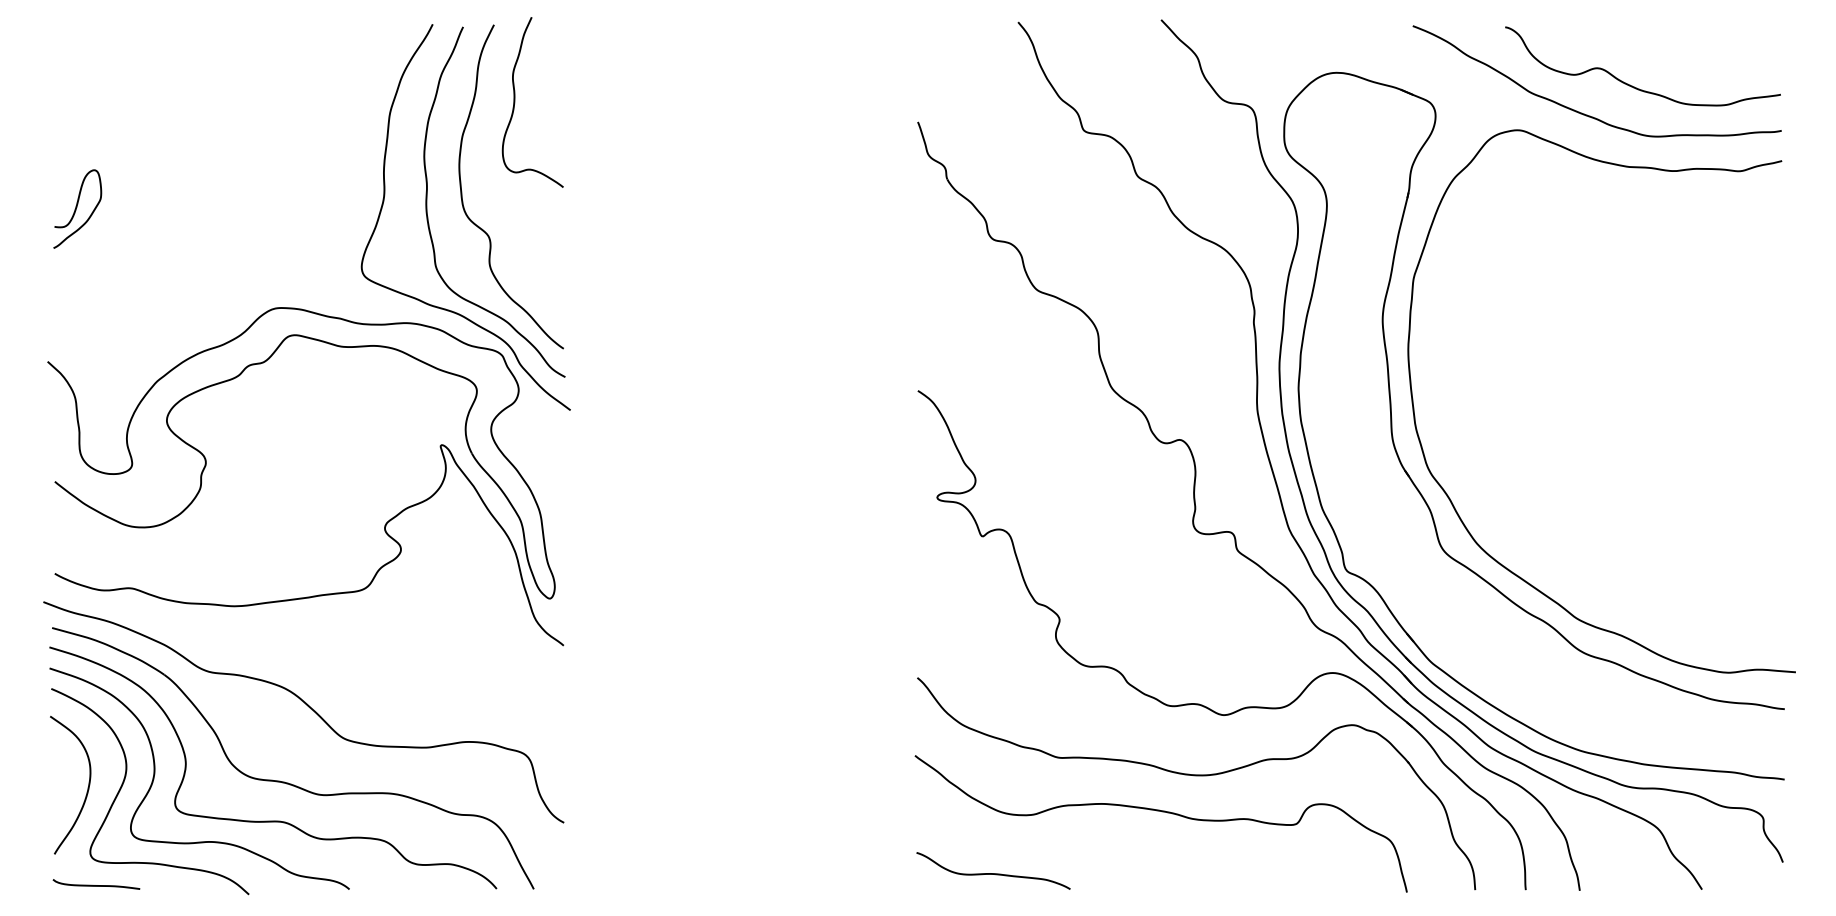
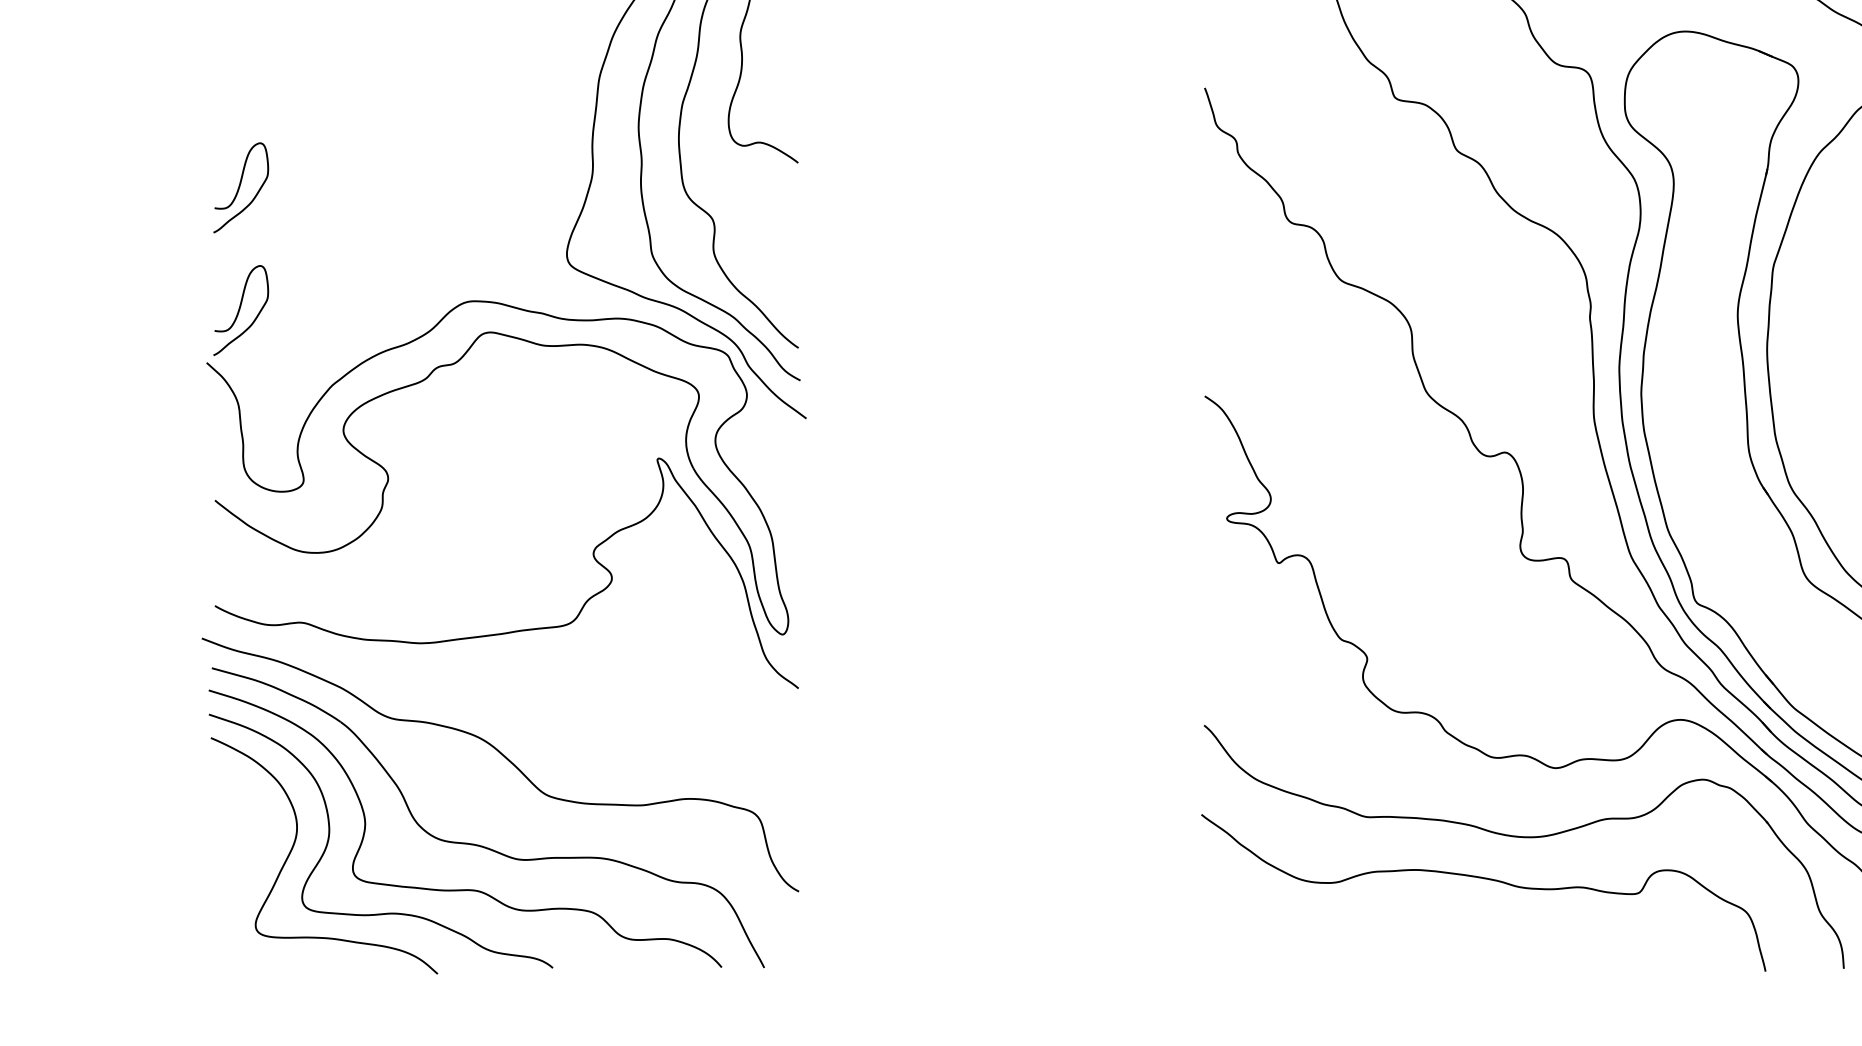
curve: (77, 314) -> (240, 308), added
curve: (87, 787) -> (252, 851), removed
curve: (993, 873) -> (1291, 949), removed
curve: (96, 885) -> (262, 963), removed

